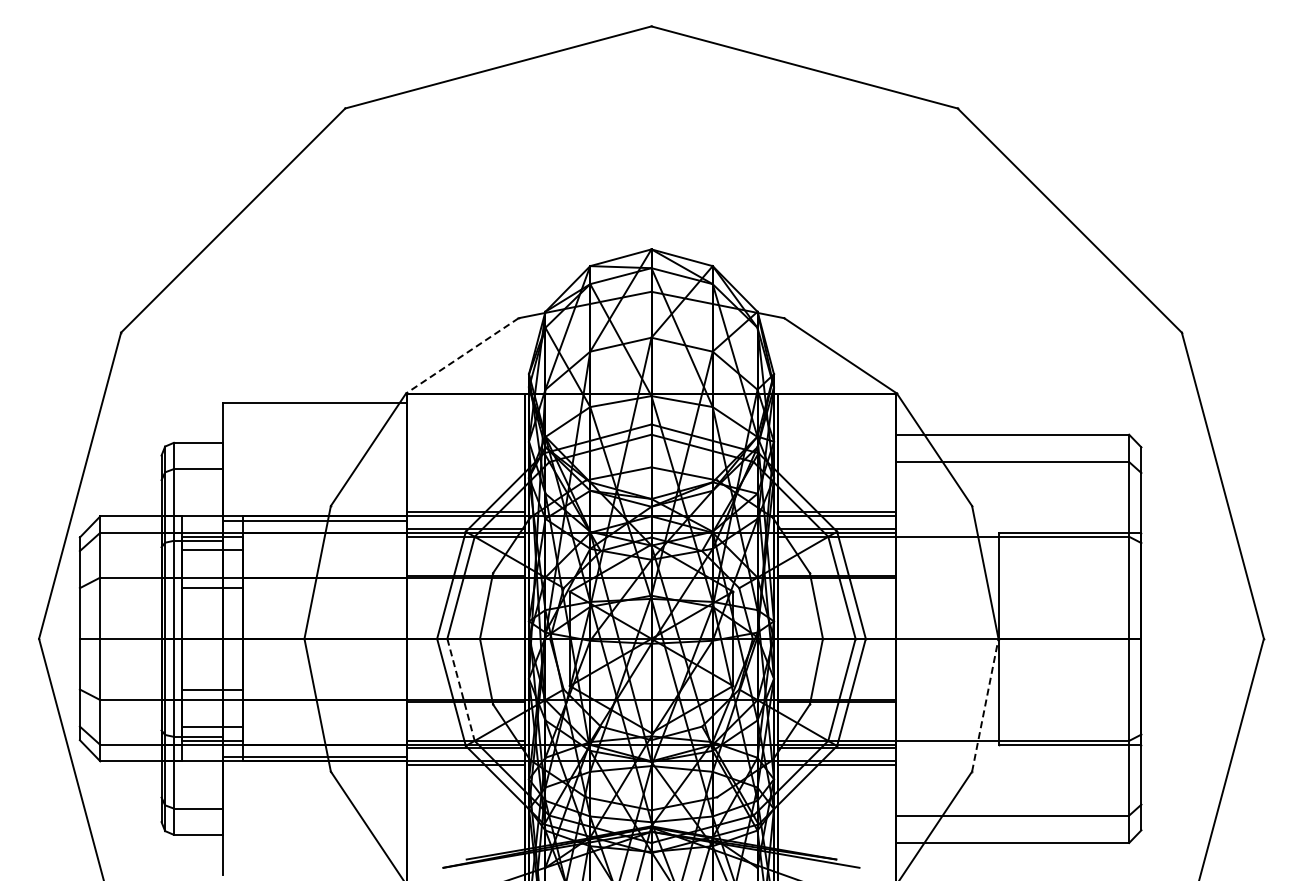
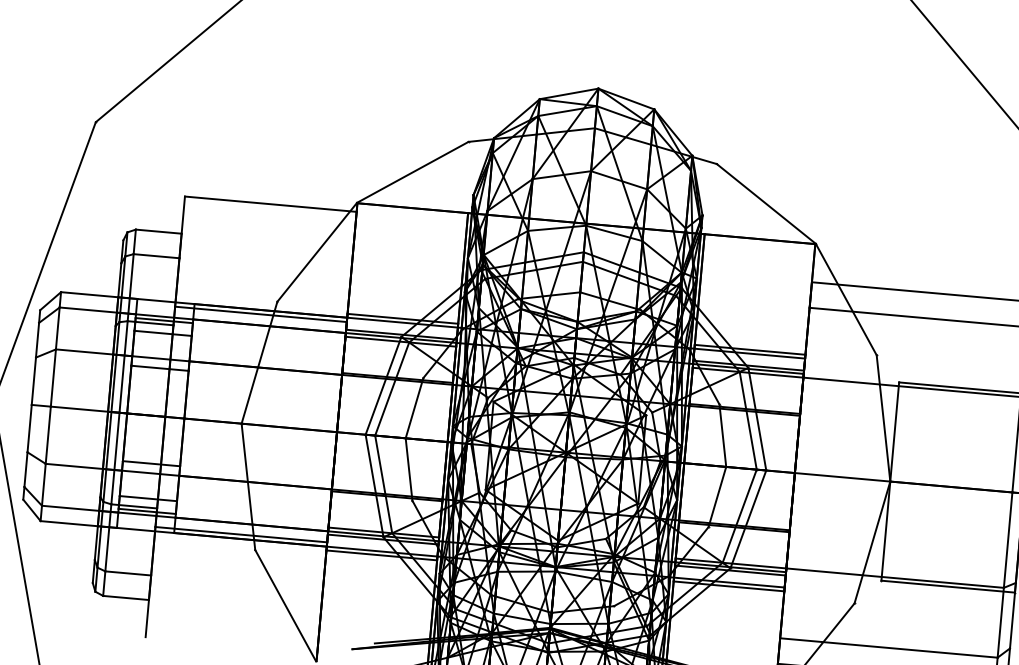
line: (462, 355) -> (412, 172), dashed -> solid
line: (461, 689) -> (384, 484), dashed -> solid
line: (985, 705) -> (872, 542), dashed -> solid

